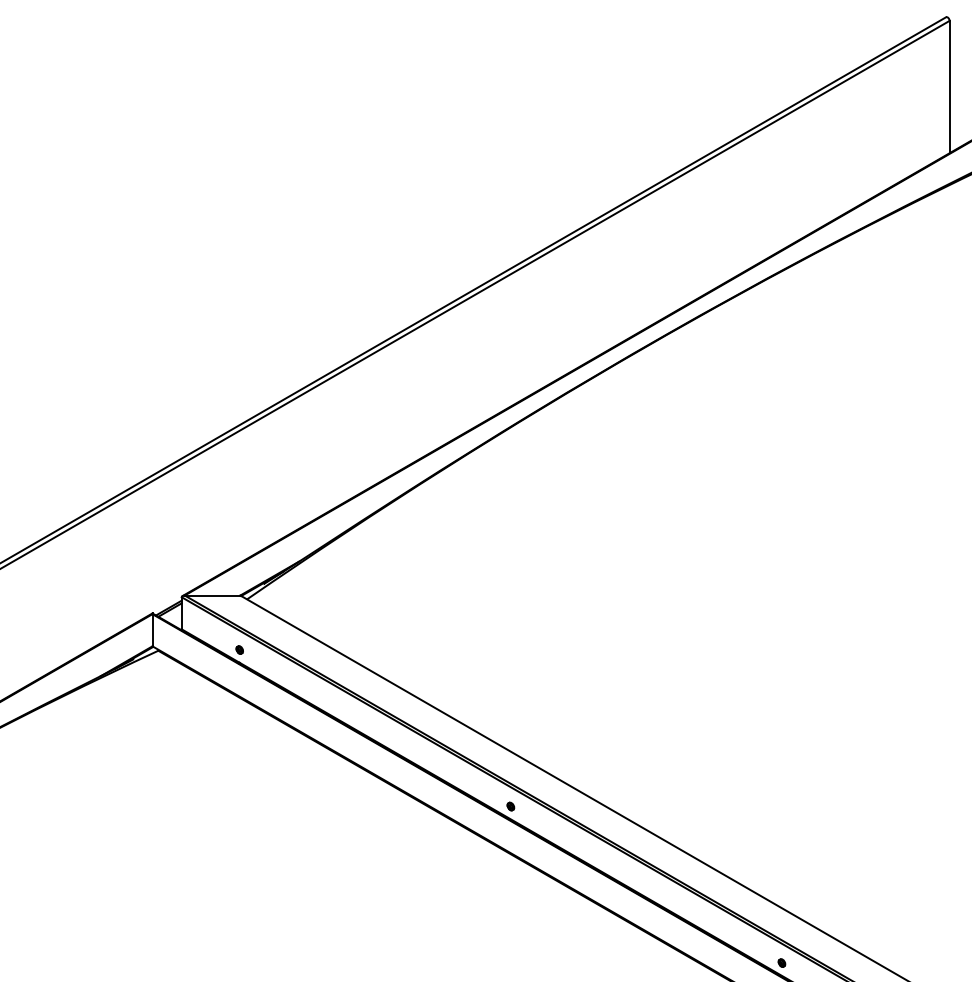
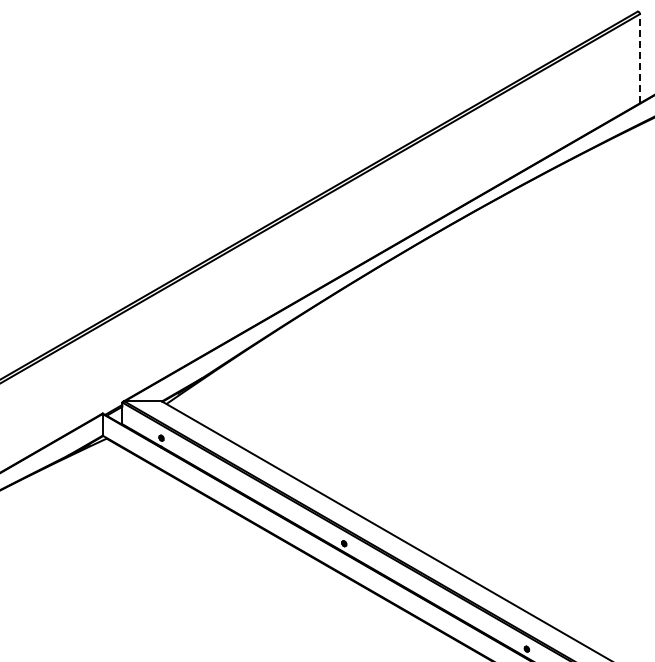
line: (948, 86) -> (639, 58), solid -> dashed

